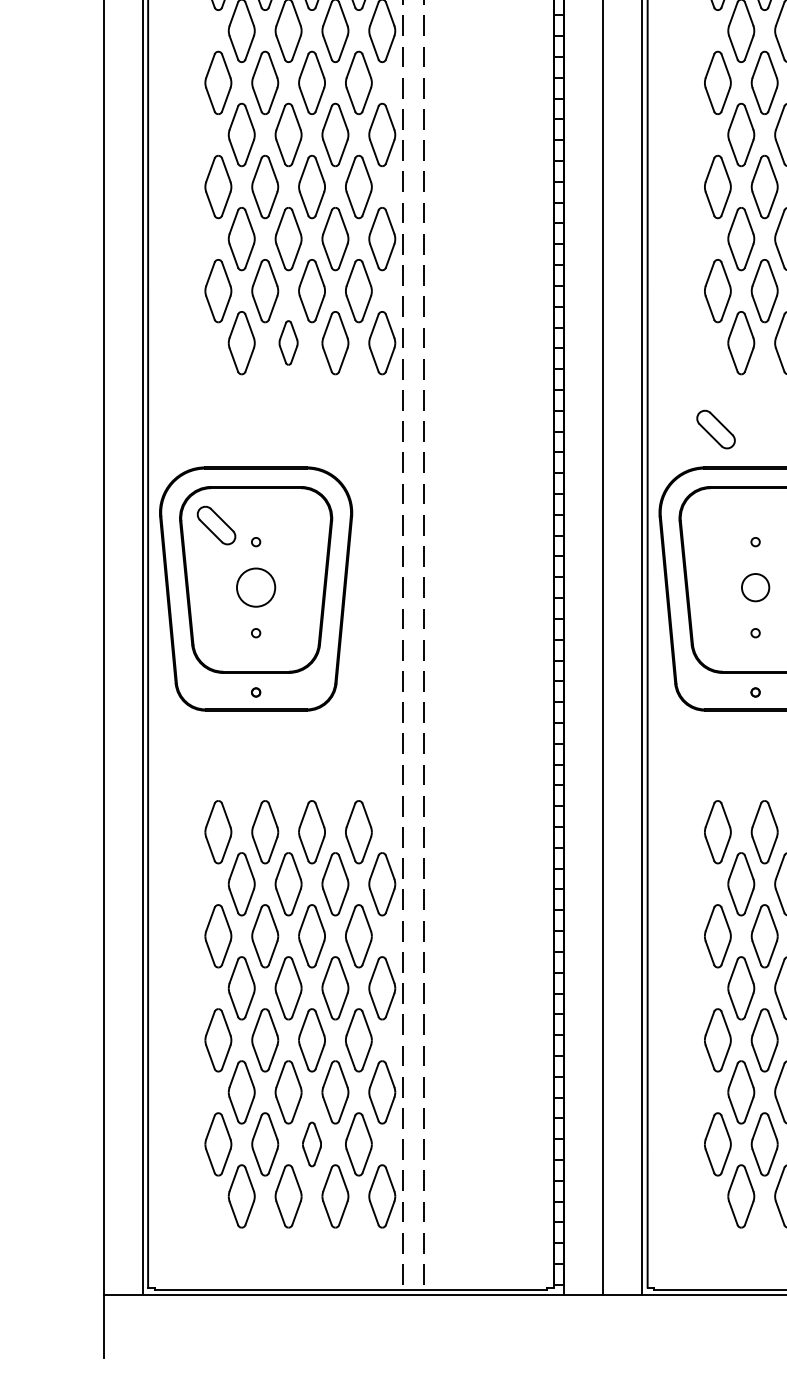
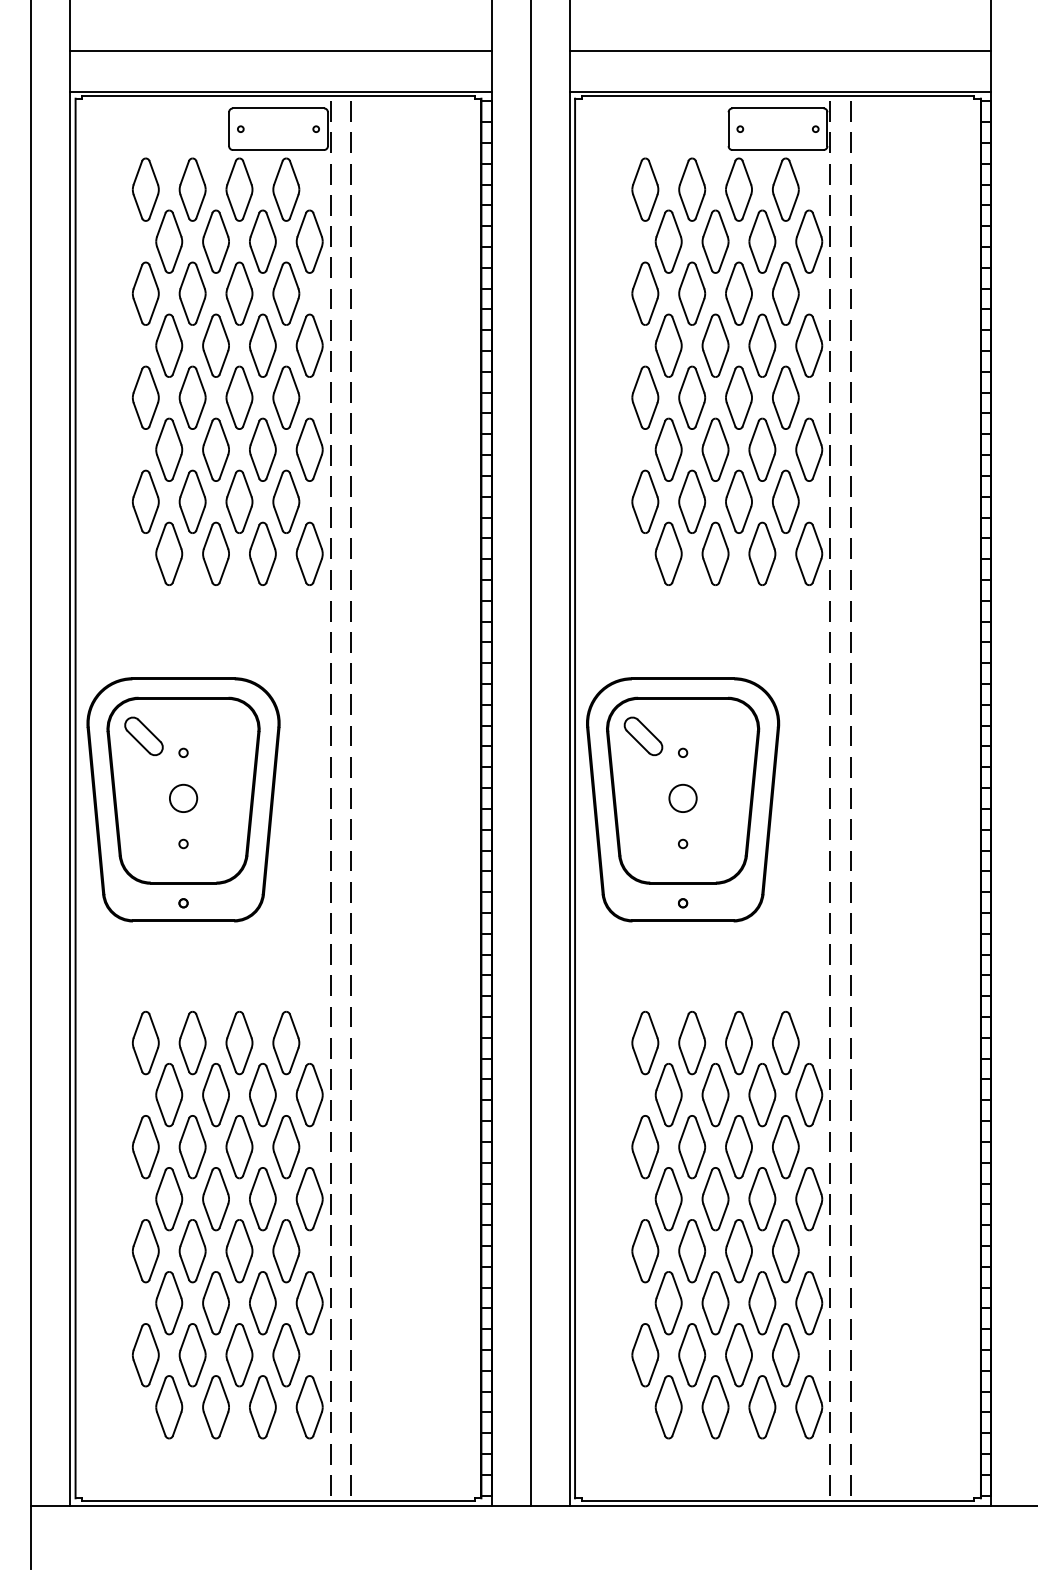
part: (288, 342) -> (215, 553), size x1.43
part: (716, 428) -> (643, 735), moved
circle: (256, 587) -> (183, 798), size x0.71
part: (312, 1144) -> (239, 1355), size x1.43

